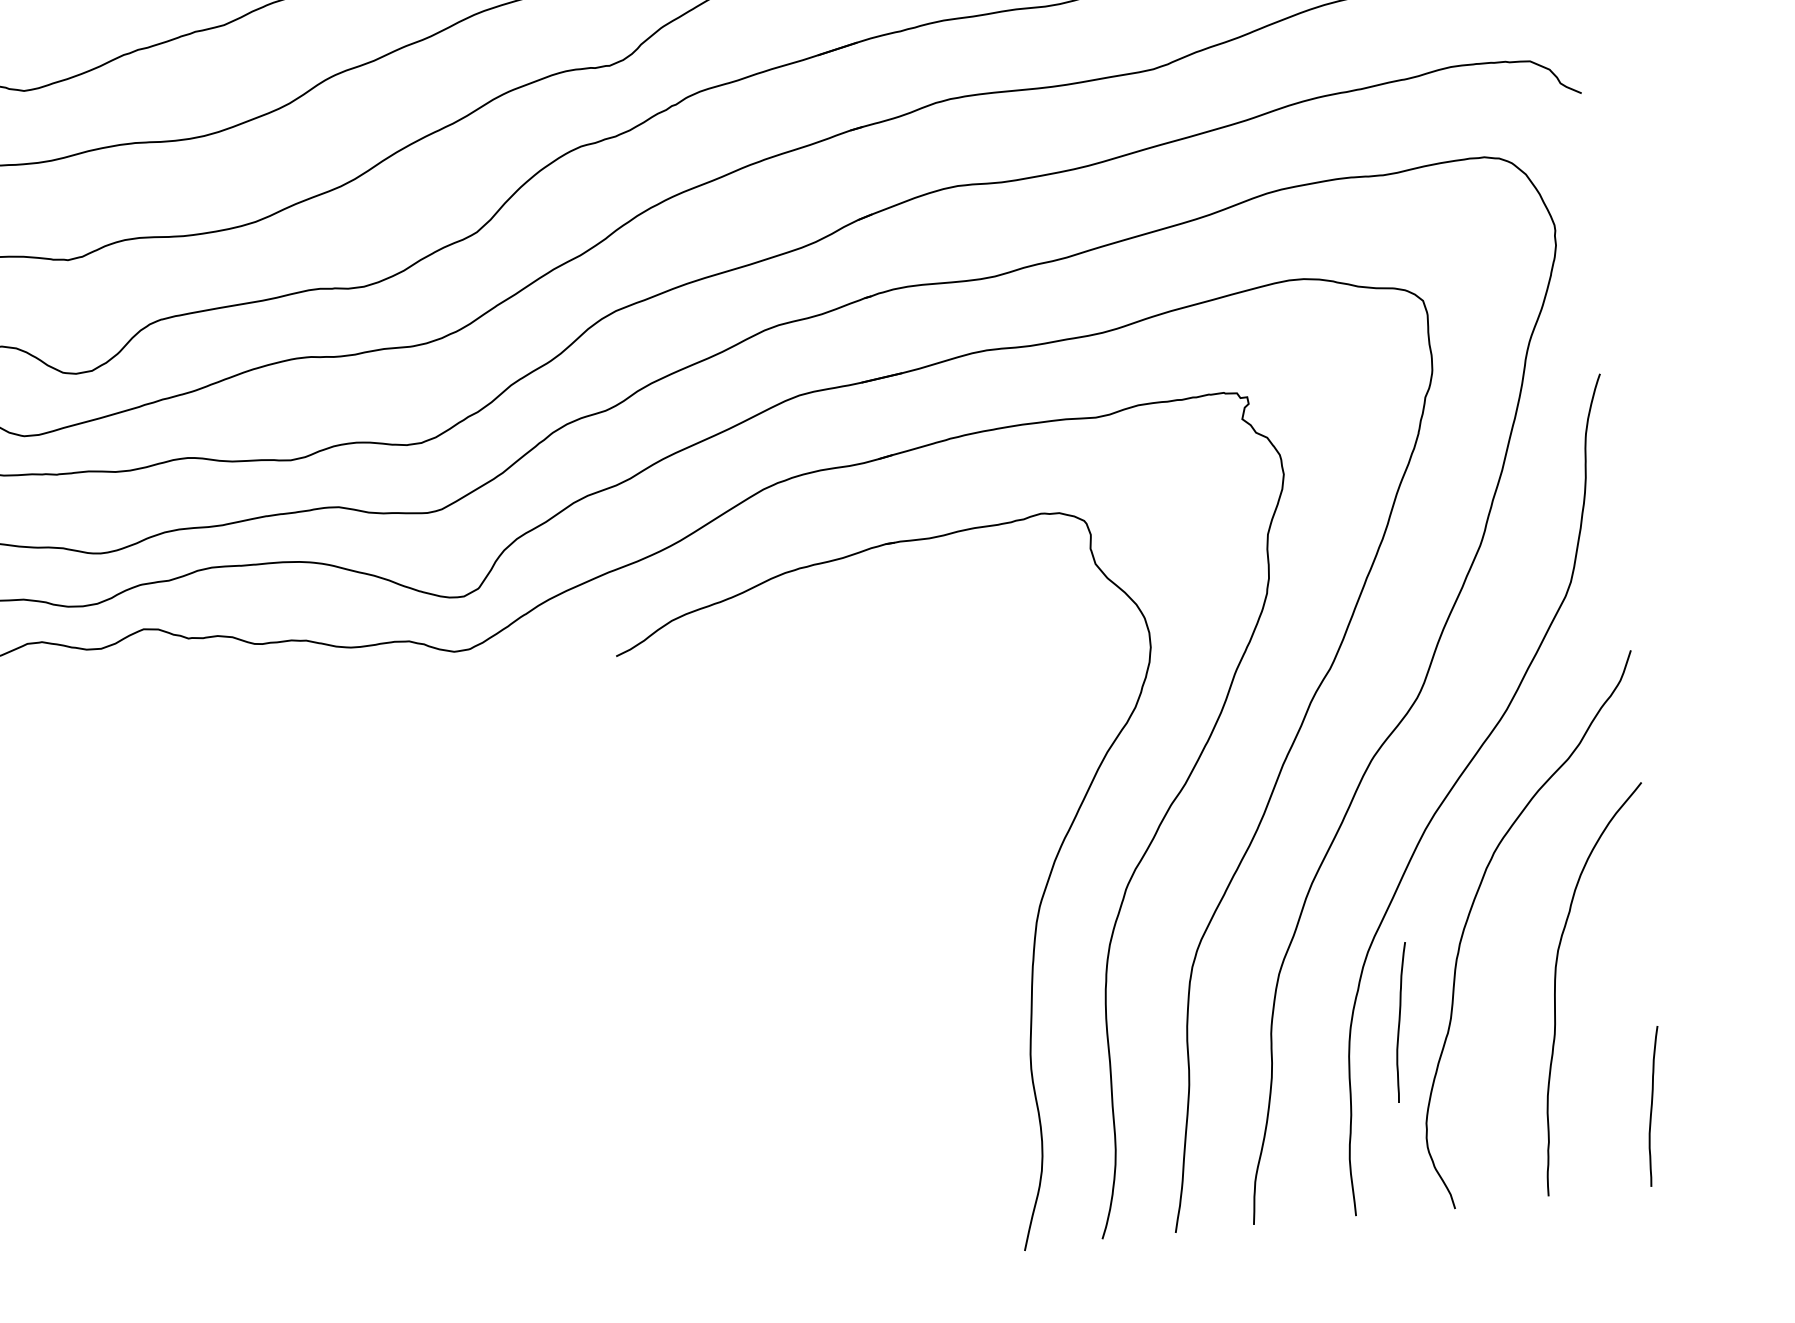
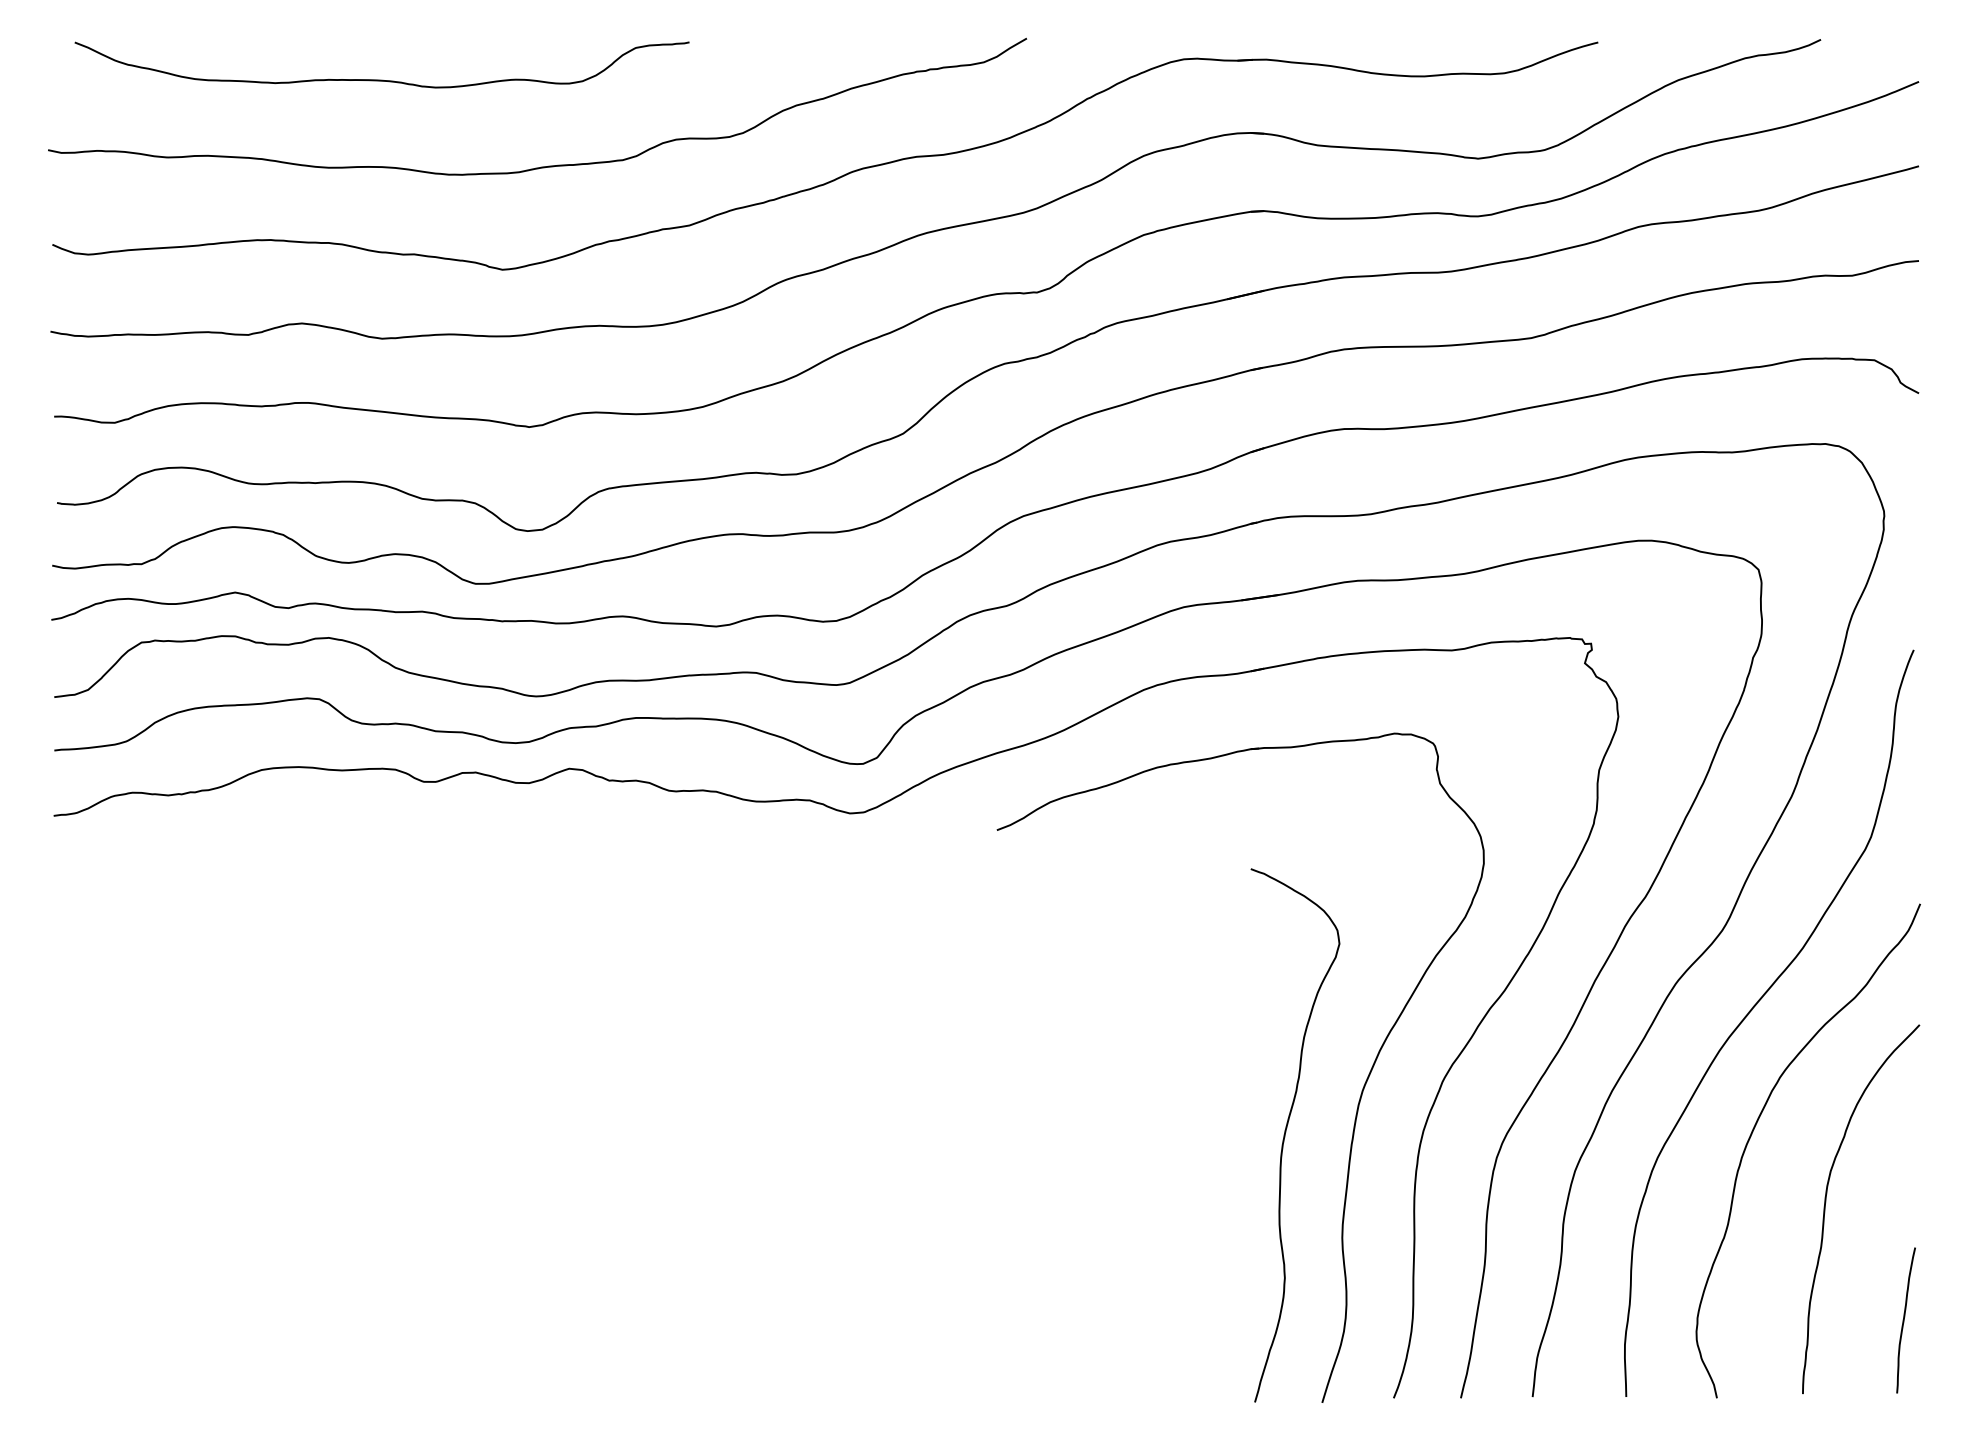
curve: (960, 959) -> (1286, 1132), added
curve: (1400, 1022) -> (1681, 1224), removed

